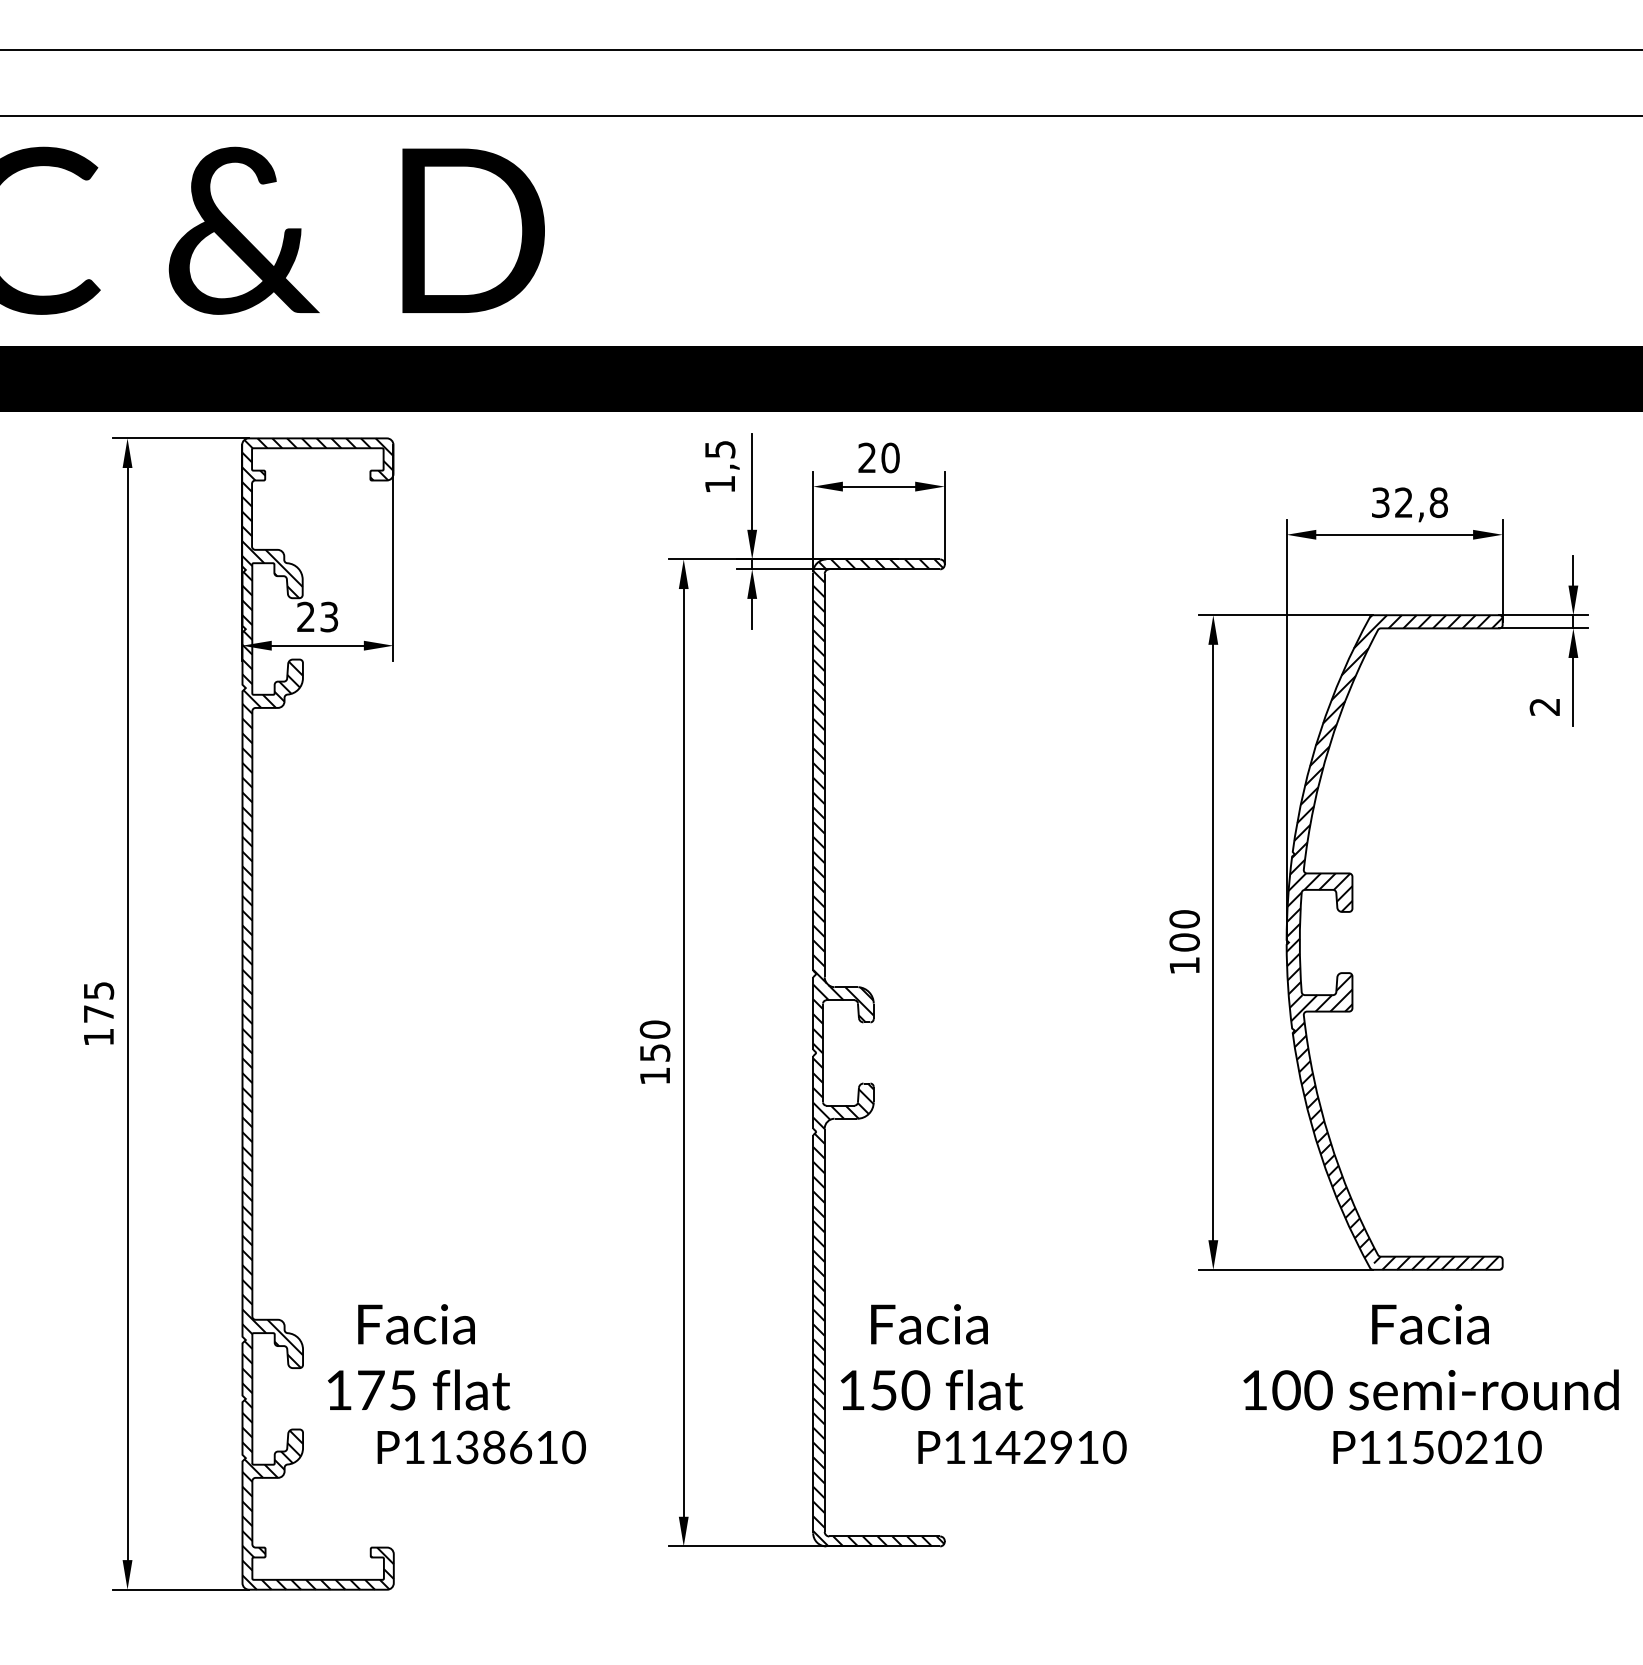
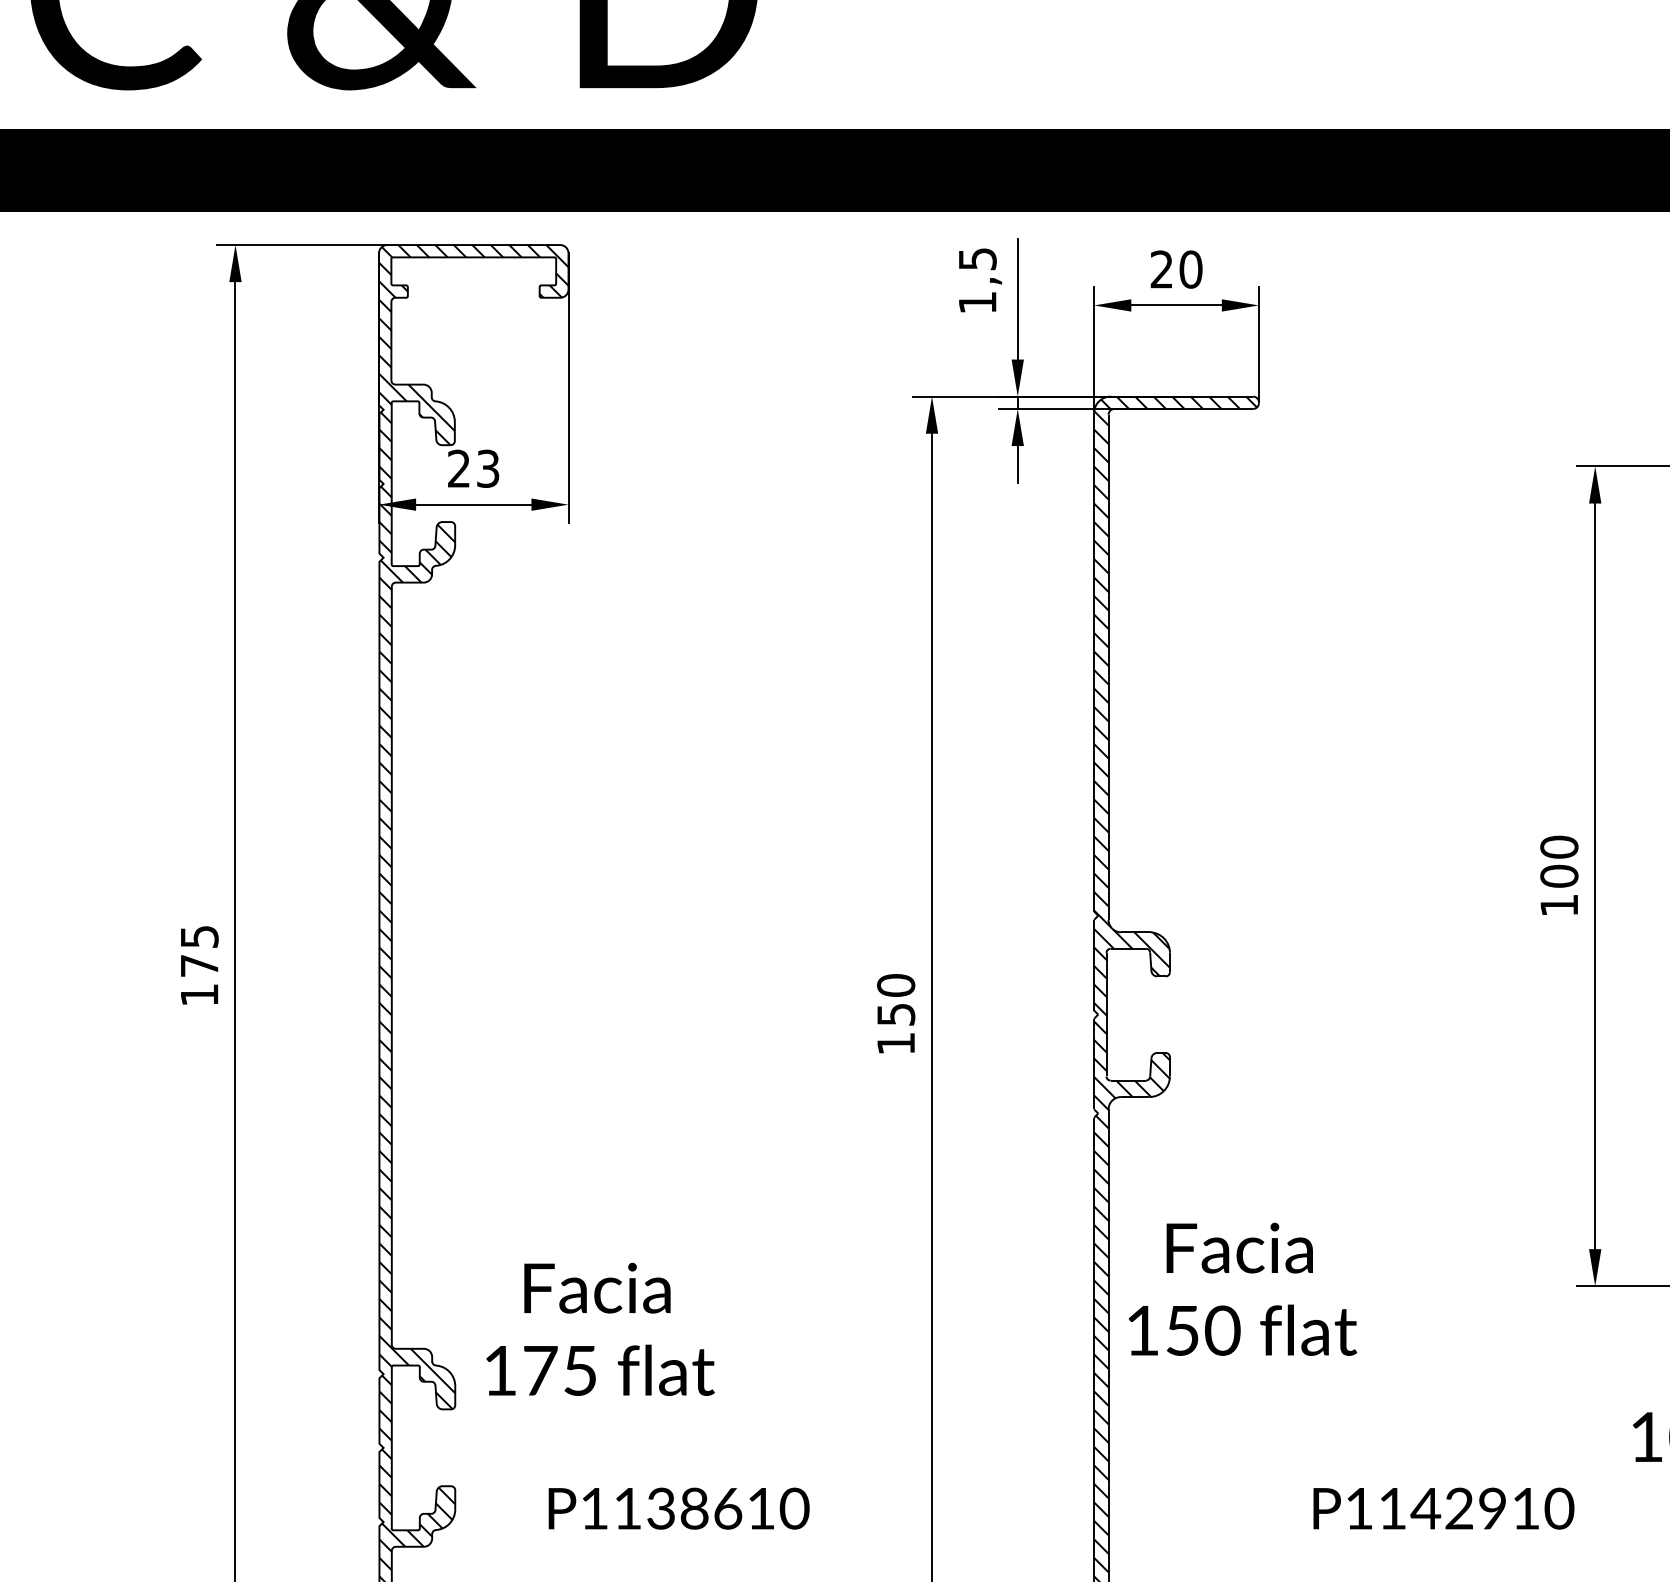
text: (419, 1357) -> (601, 1329), moved
text: (931, 1357) -> (1242, 1289), moved
text: (1022, 1447) -> (1443, 1508), moved

